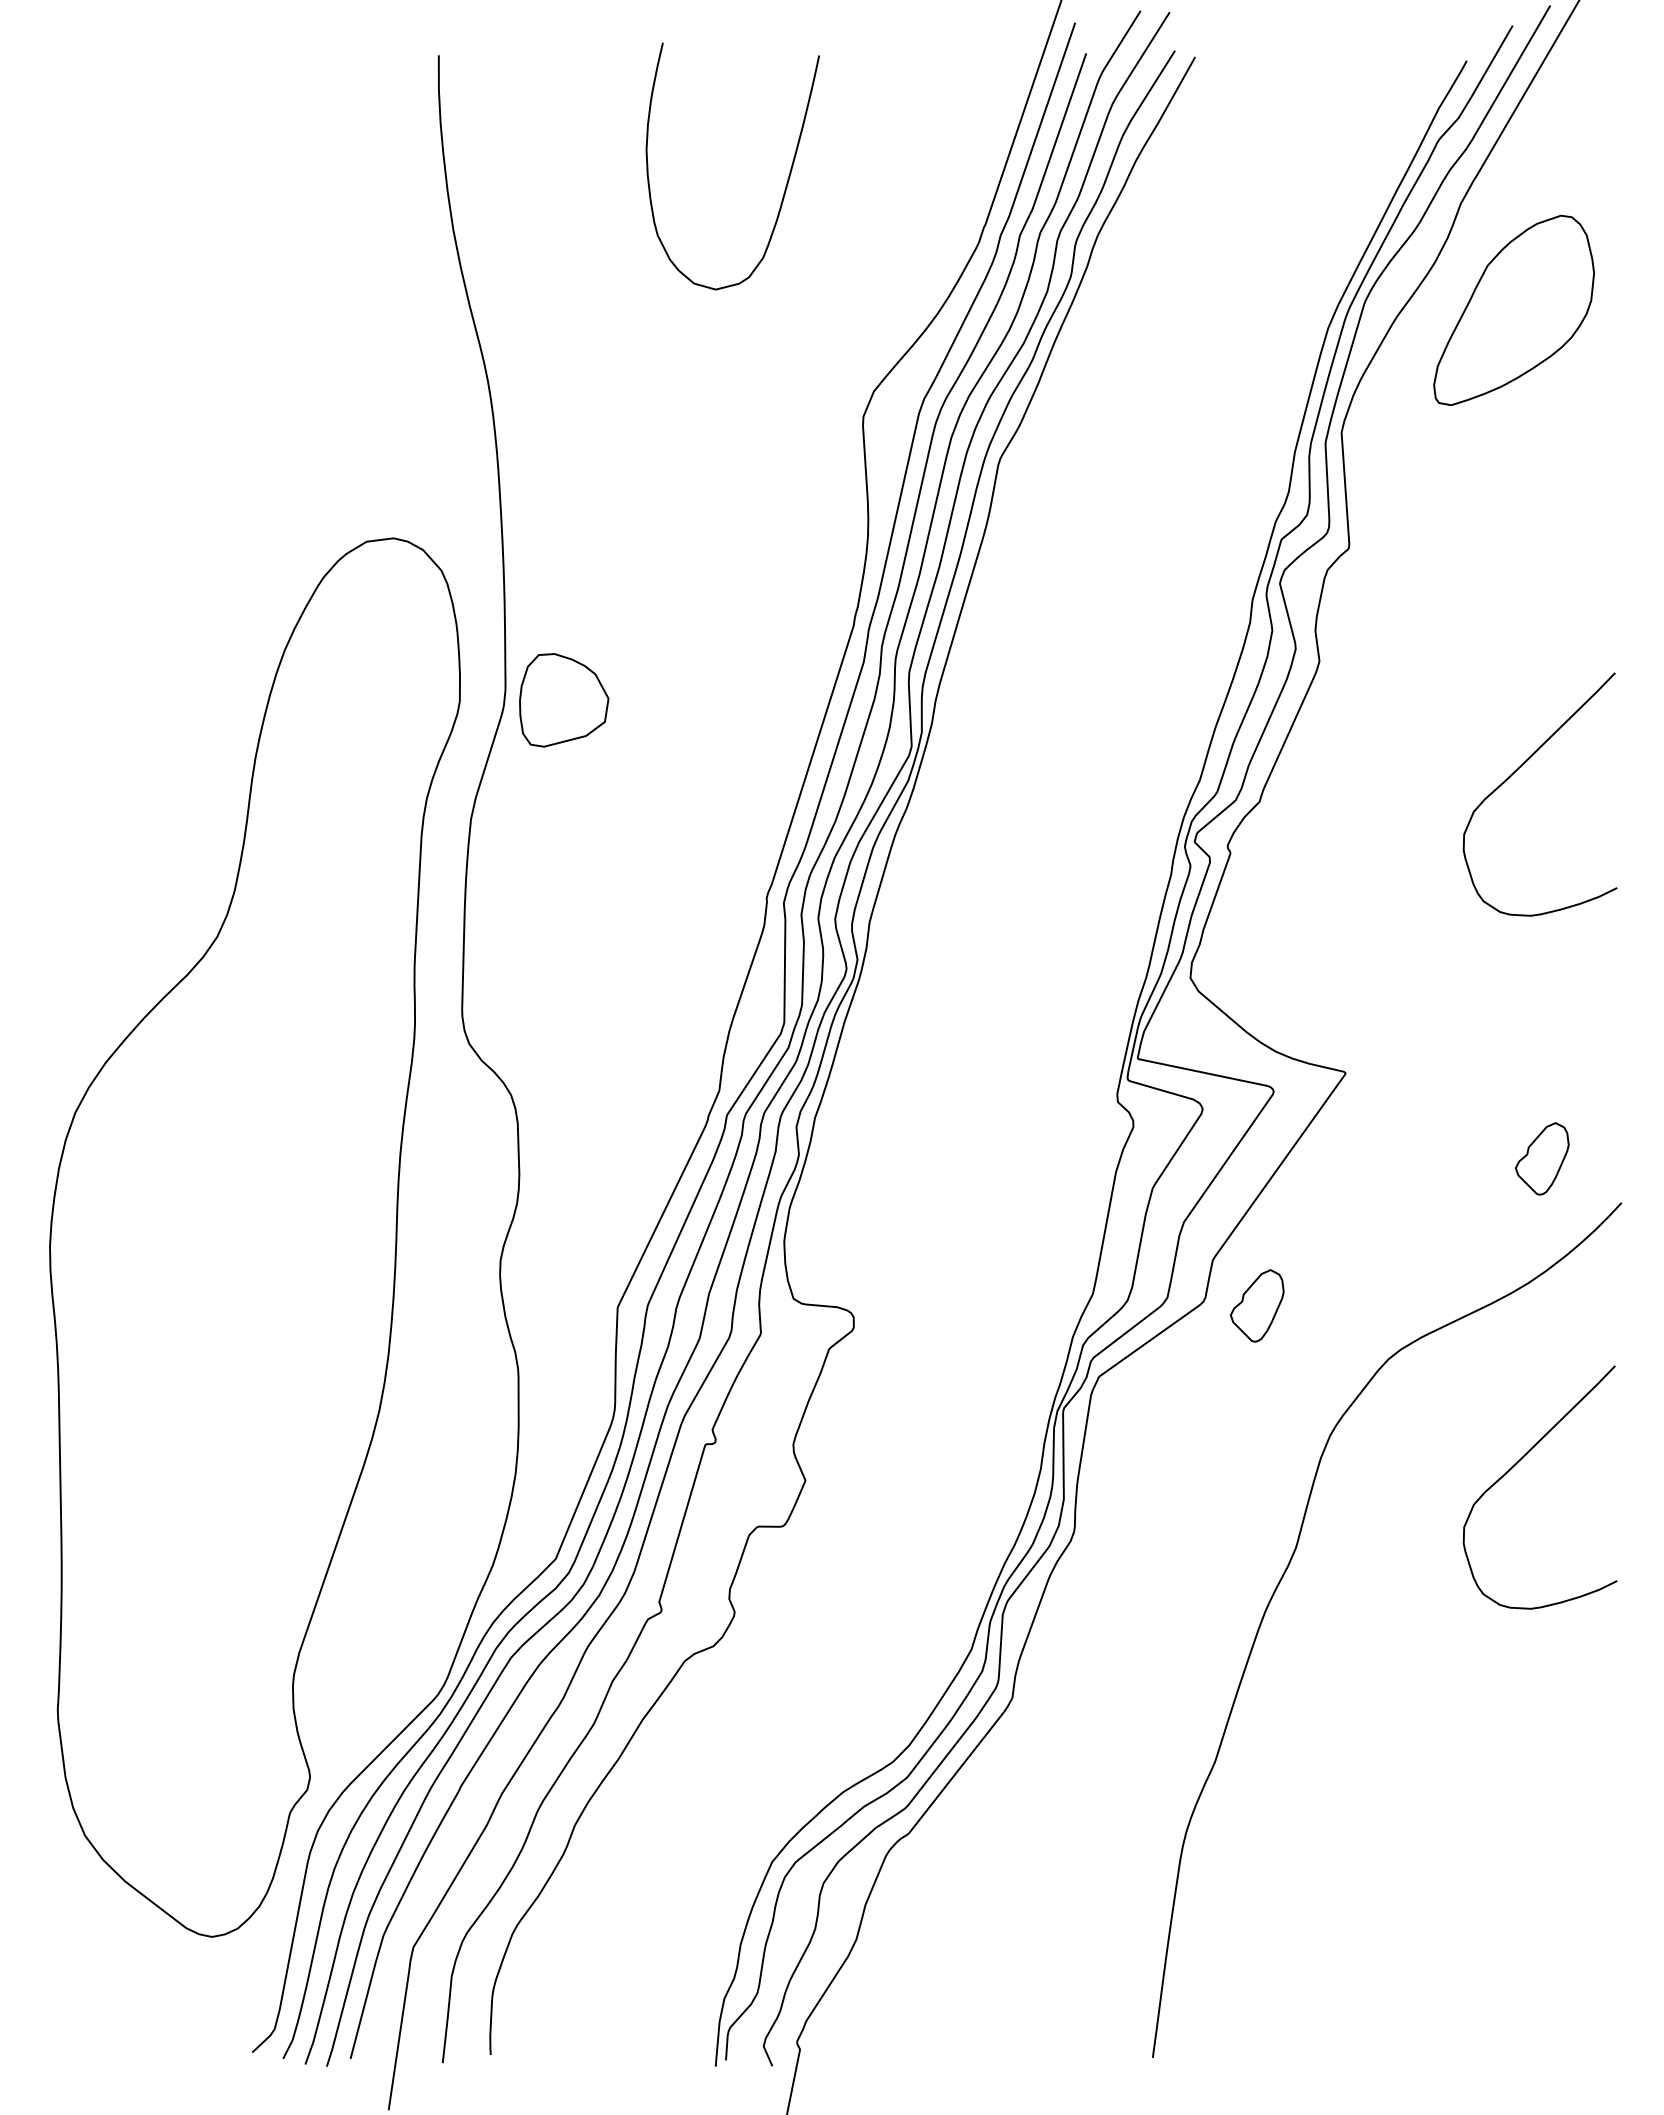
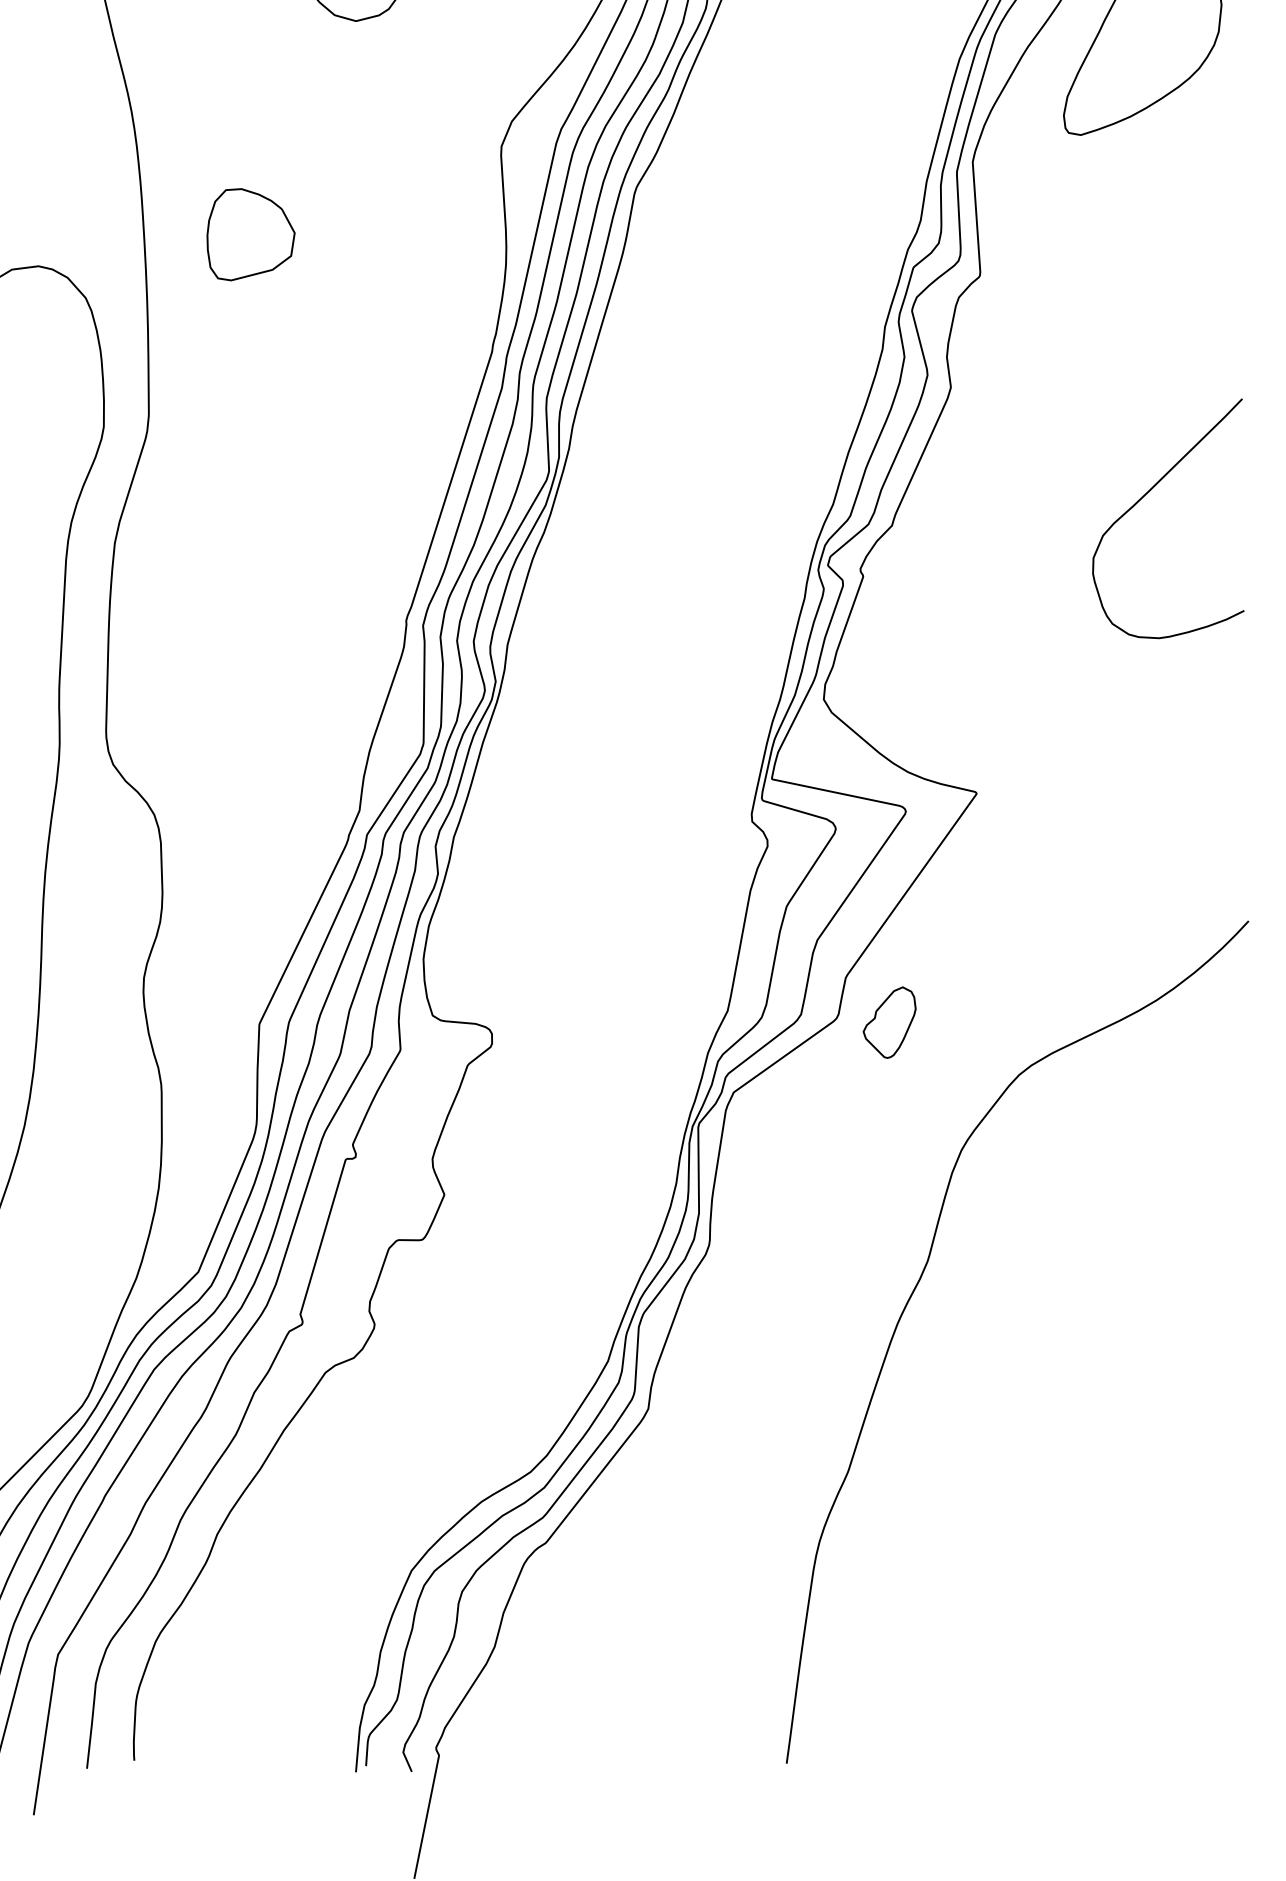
part: (564, 700) -> (251, 234), moved
part: (1542, 1158) -> (1170, 877), removed
curve: (1516, 1464) -> (1145, 1178), removed

